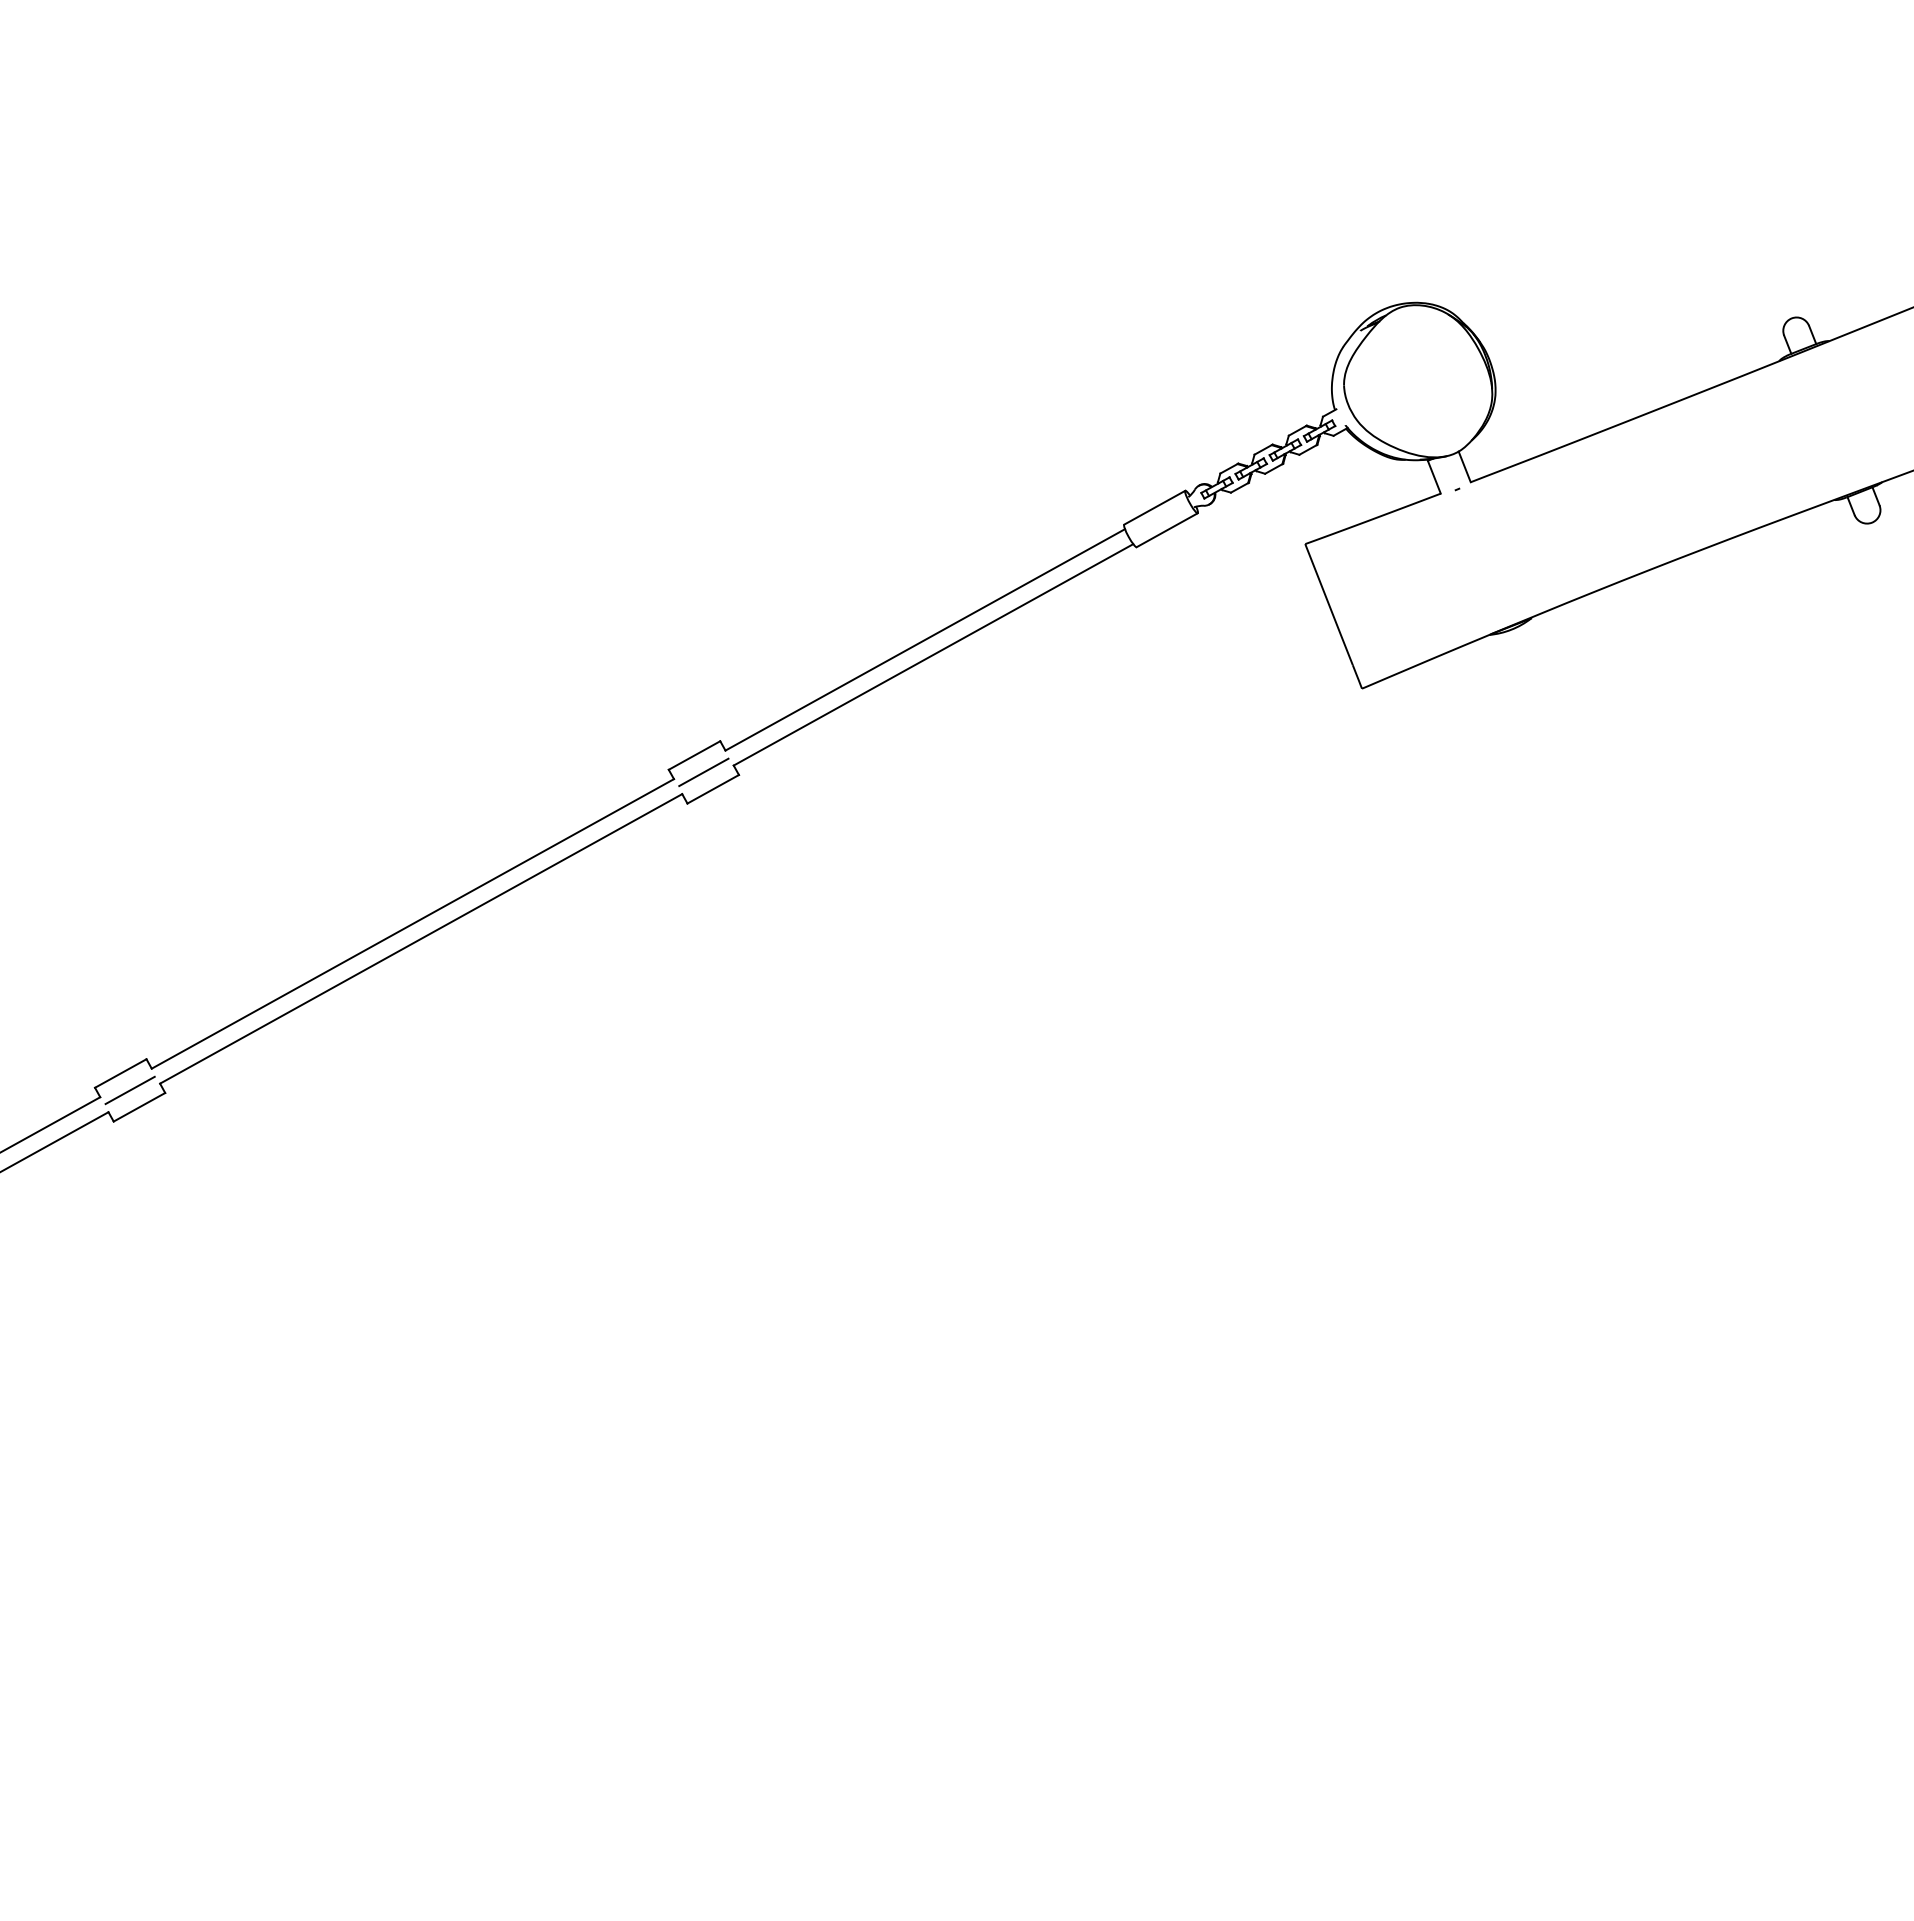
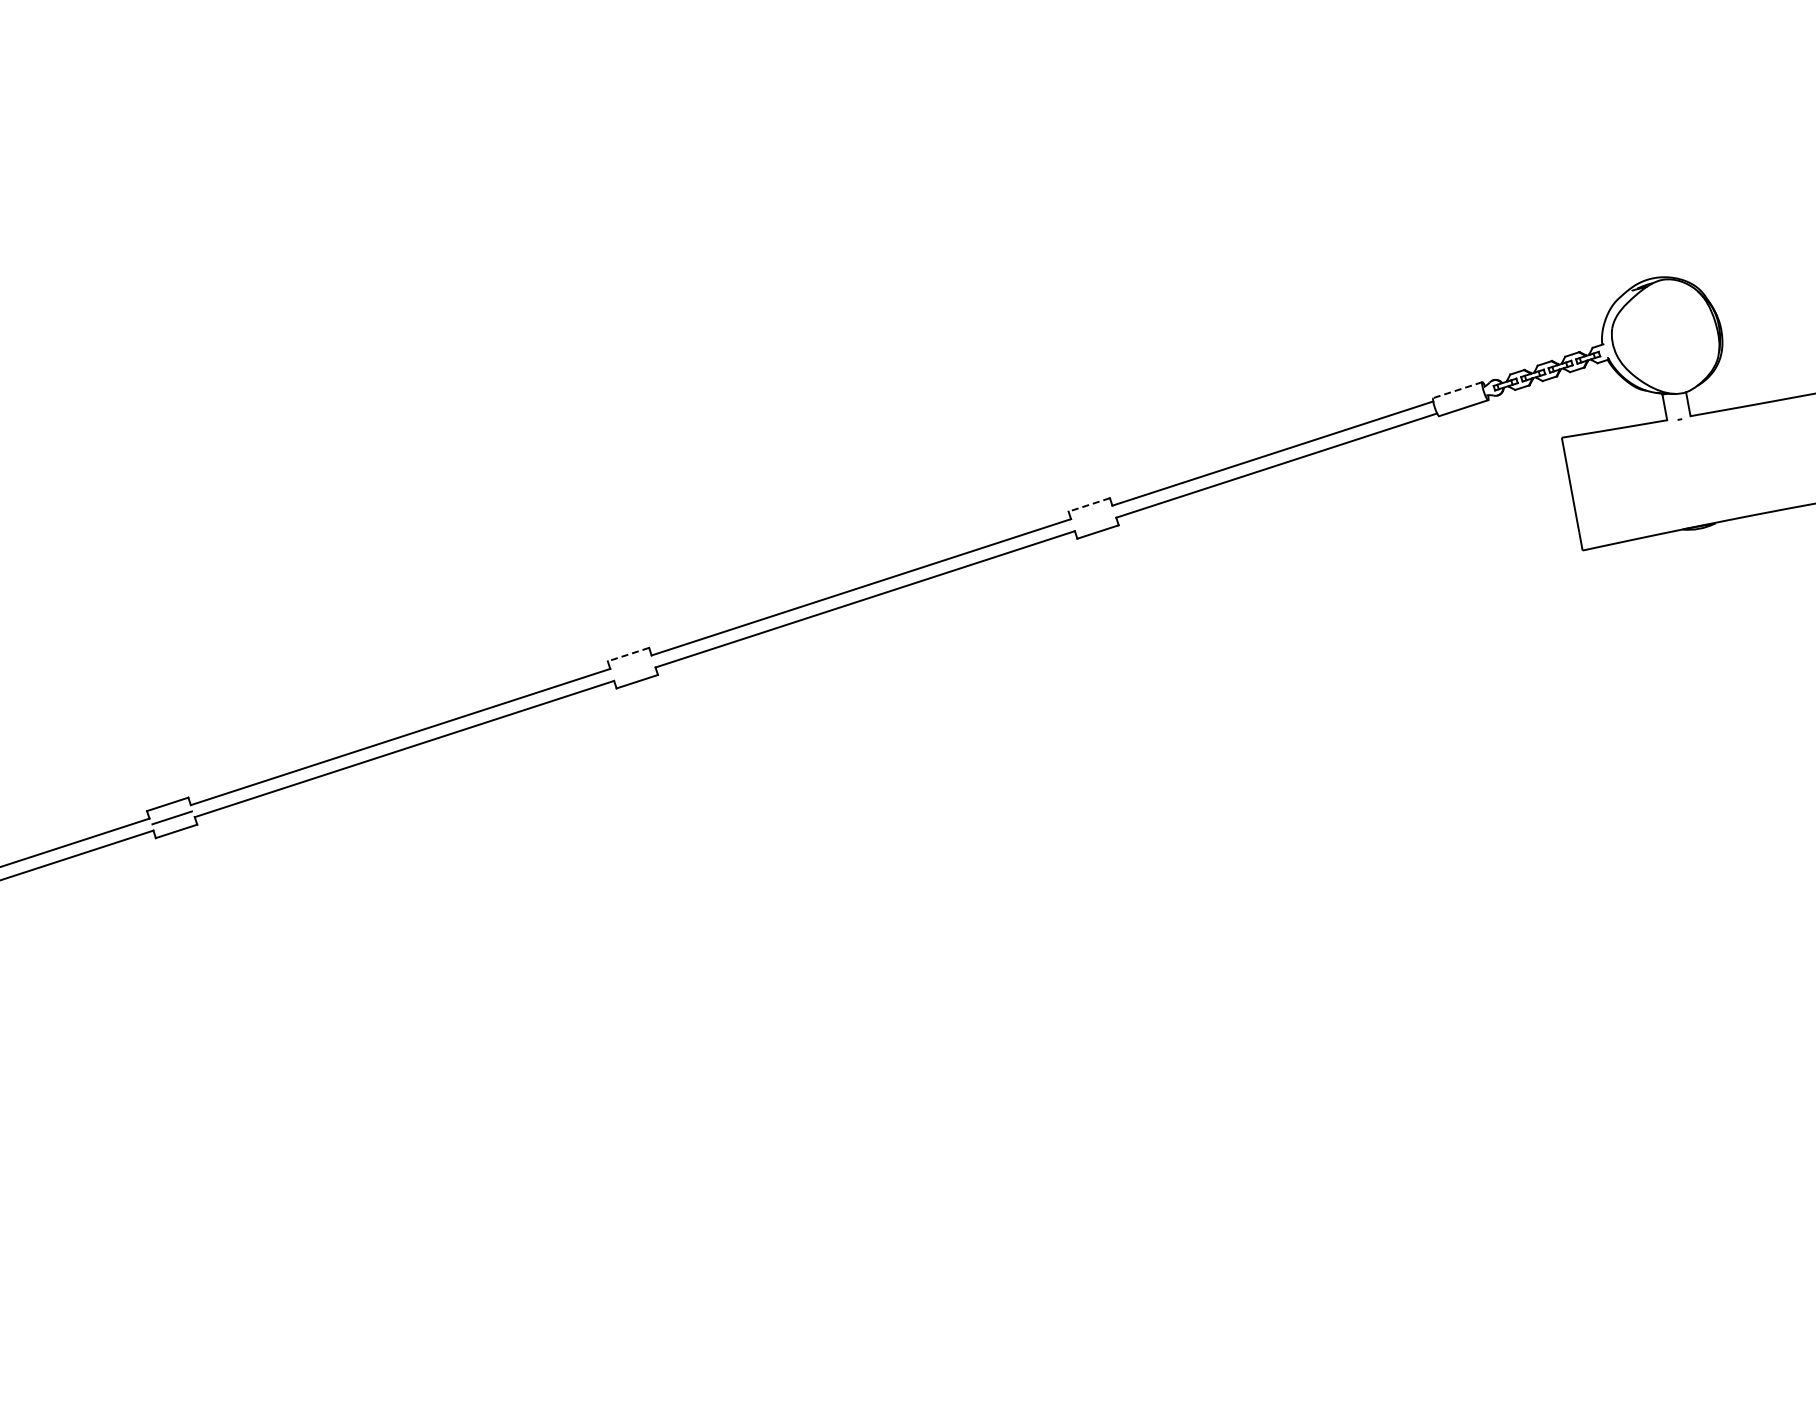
line: (1154, 508) -> (1457, 390), solid -> dashed
line: (694, 754) -> (1089, 504), solid -> dashed
line: (703, 772) -> (1093, 518), removed
line: (120, 1073) -> (628, 654), solid -> dashed
line: (129, 1089) -> (632, 667), removed

